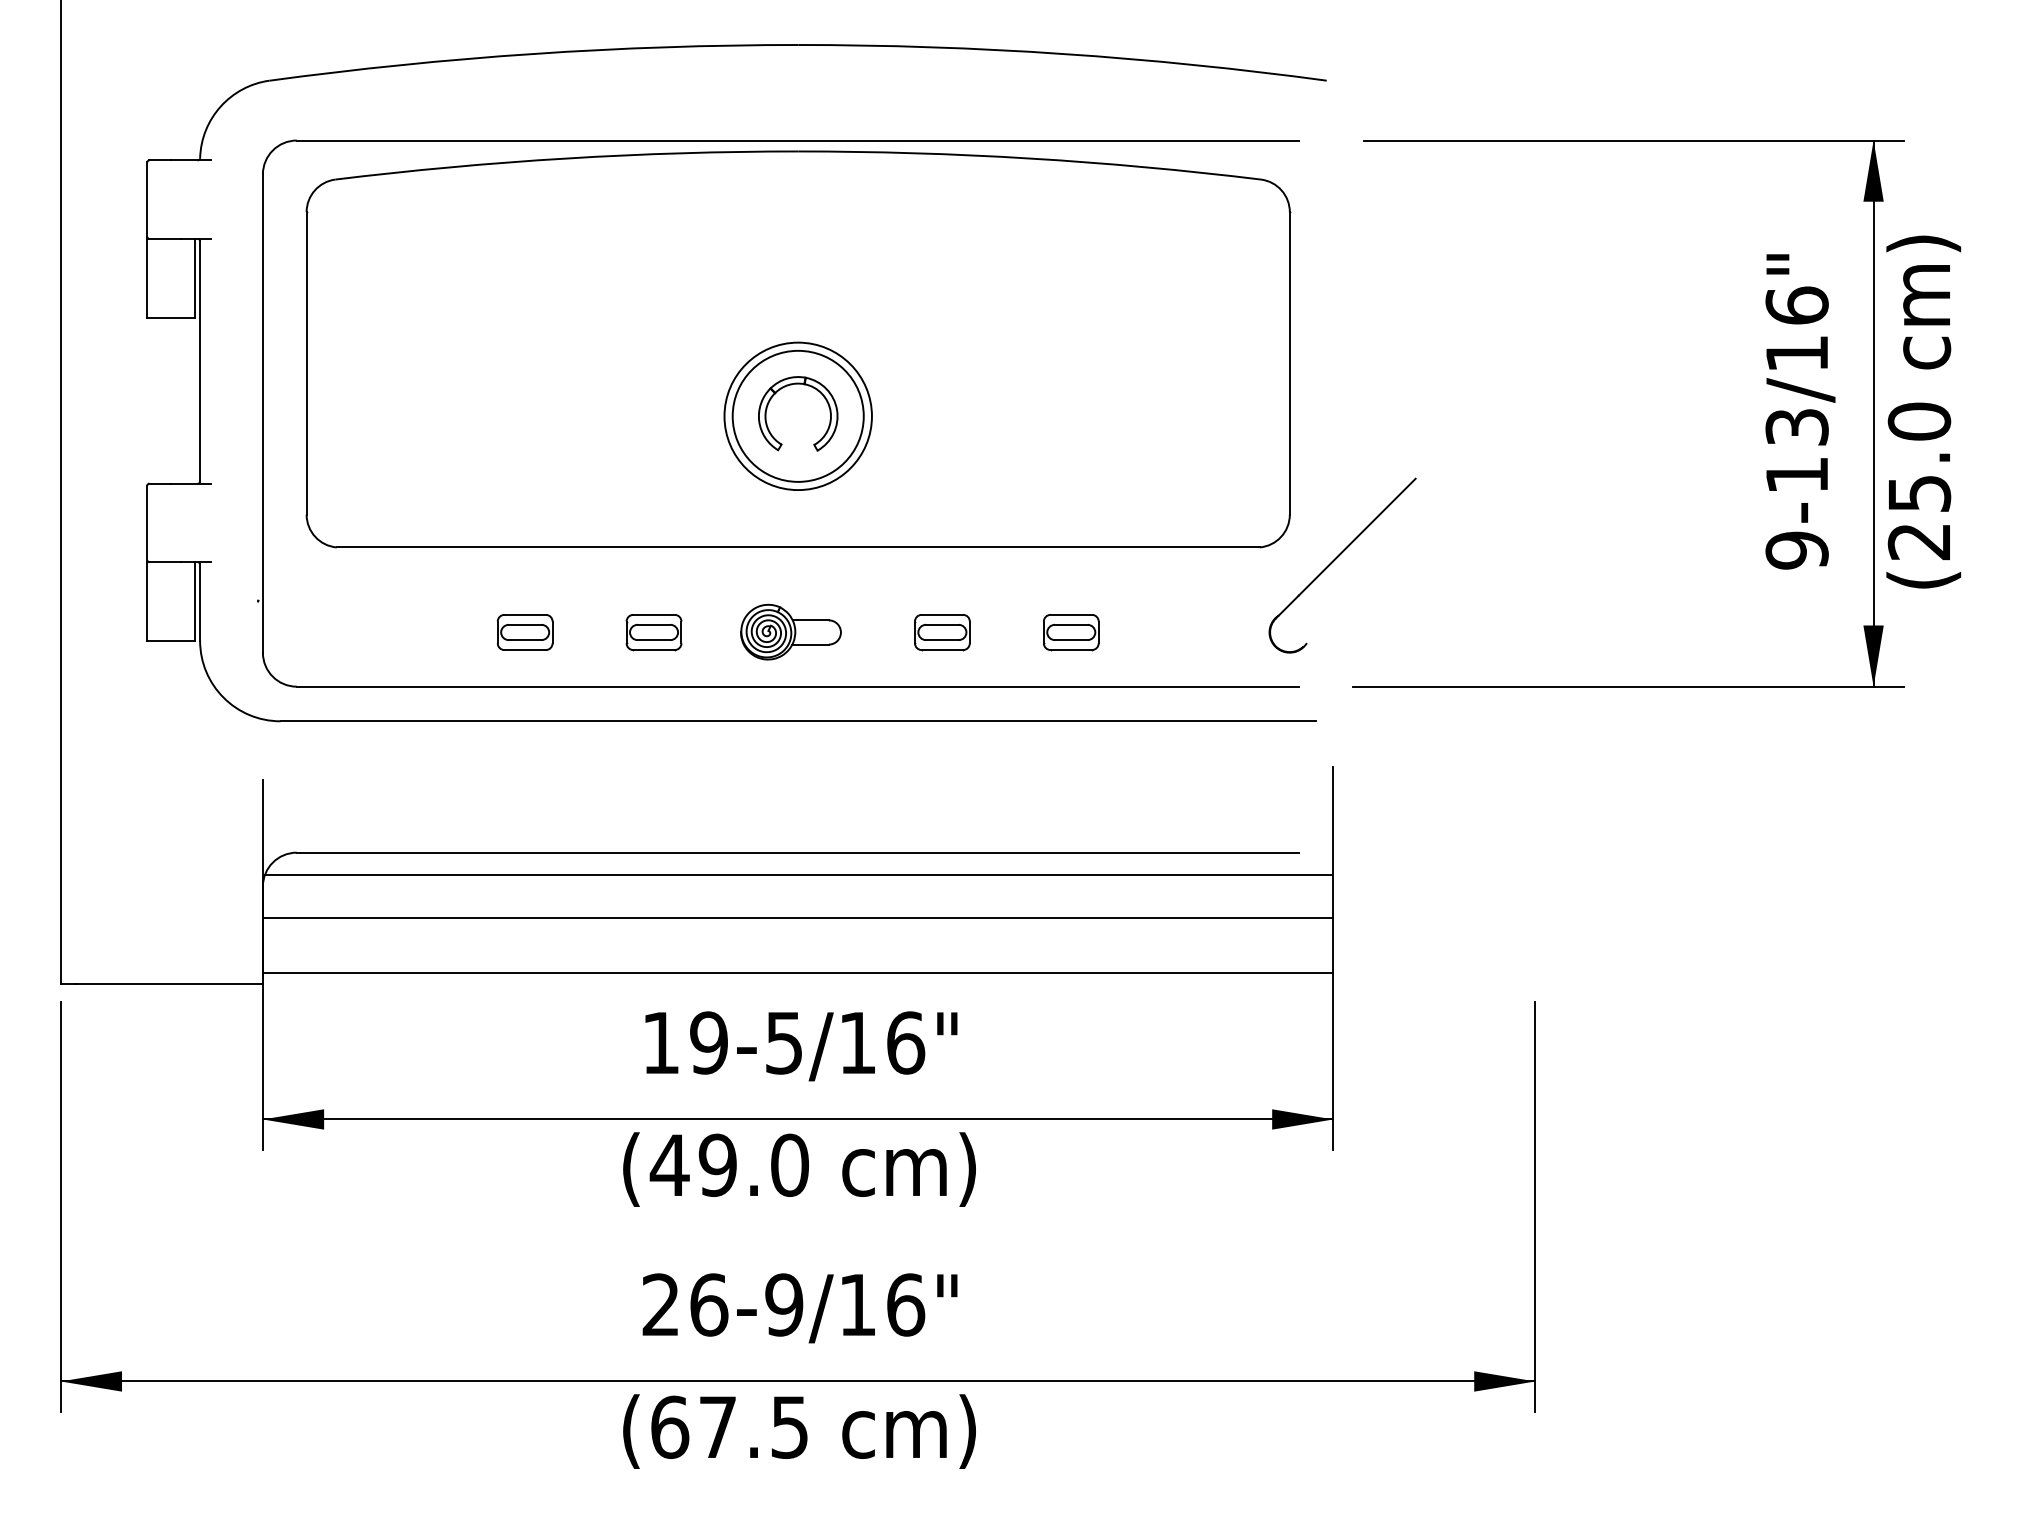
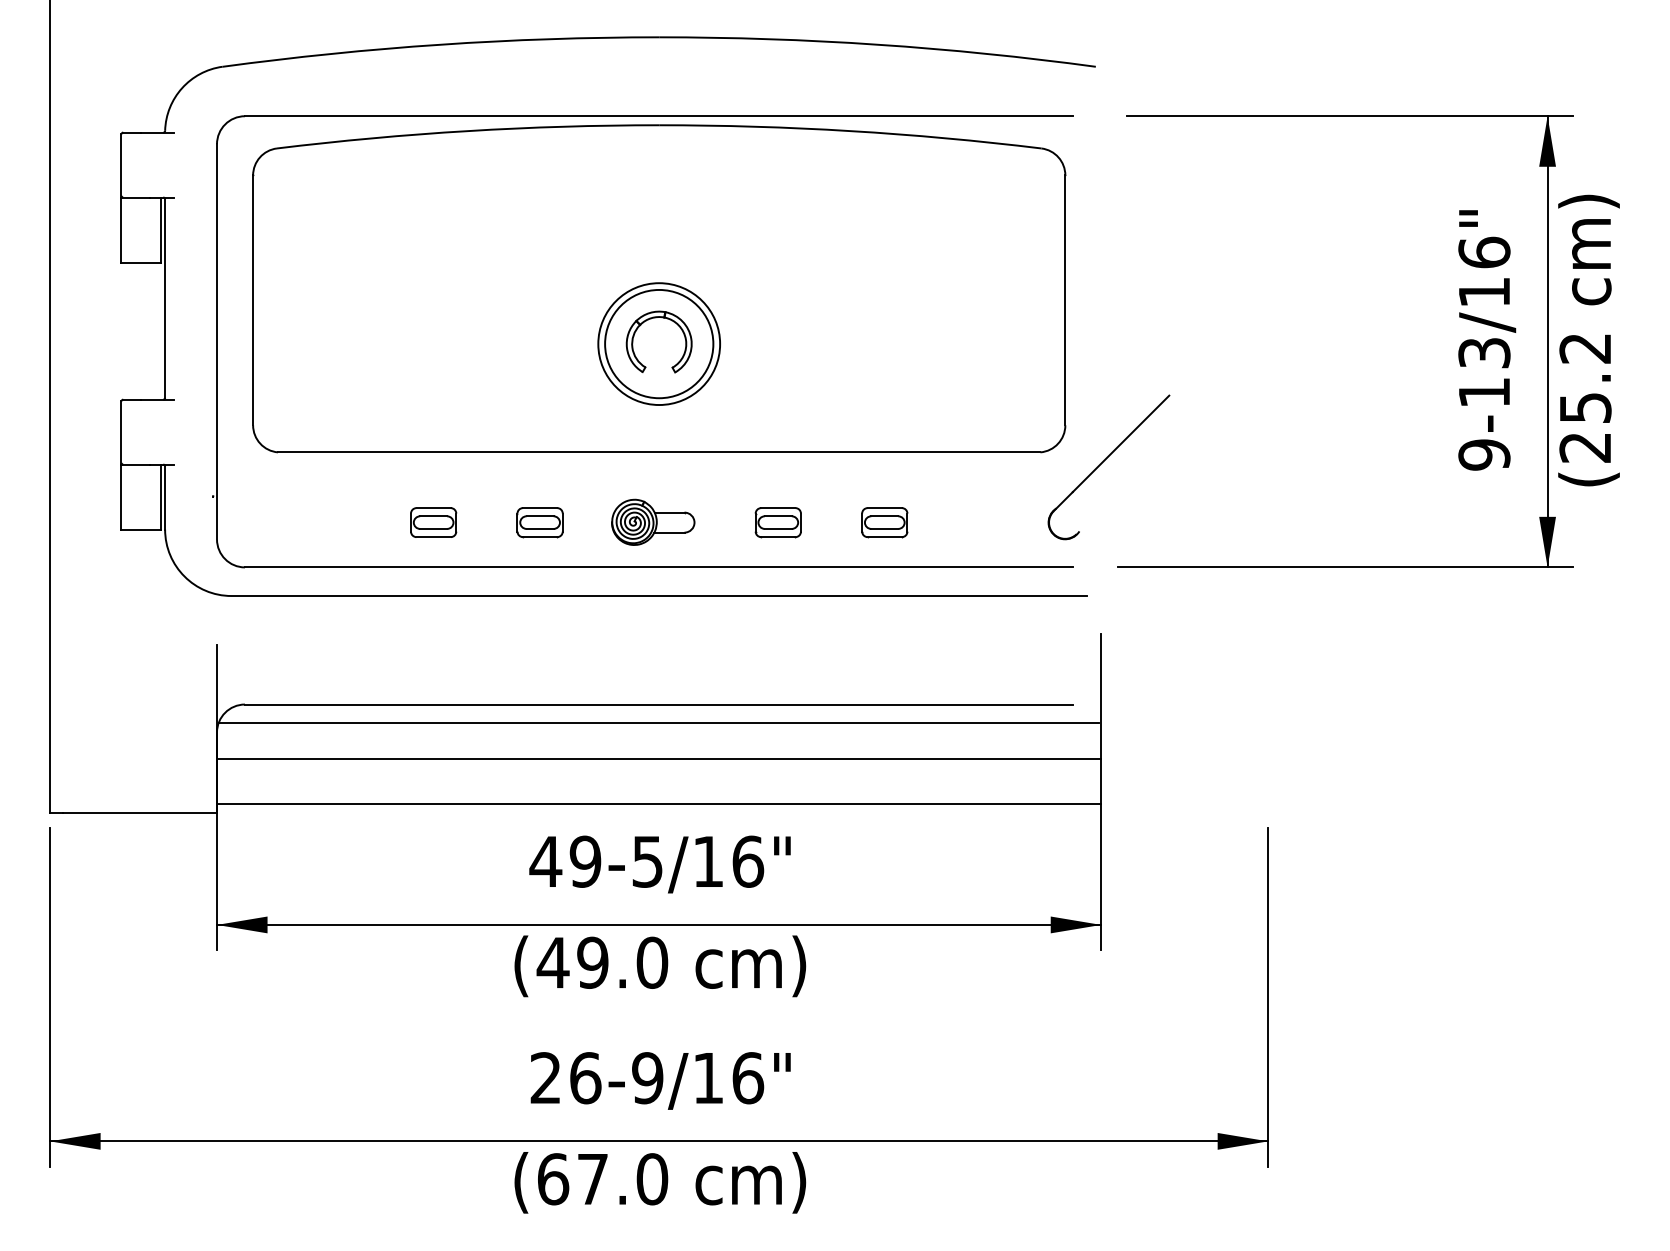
text: (1919, 421) -> (1585, 348), (25.0 -> (25.2
text: (660, 1042) -> (545, 861), 19-5/16" -> 49-5/16"
text: (790, 1427) -> (652, 1179), (67.5 -> (67.0

